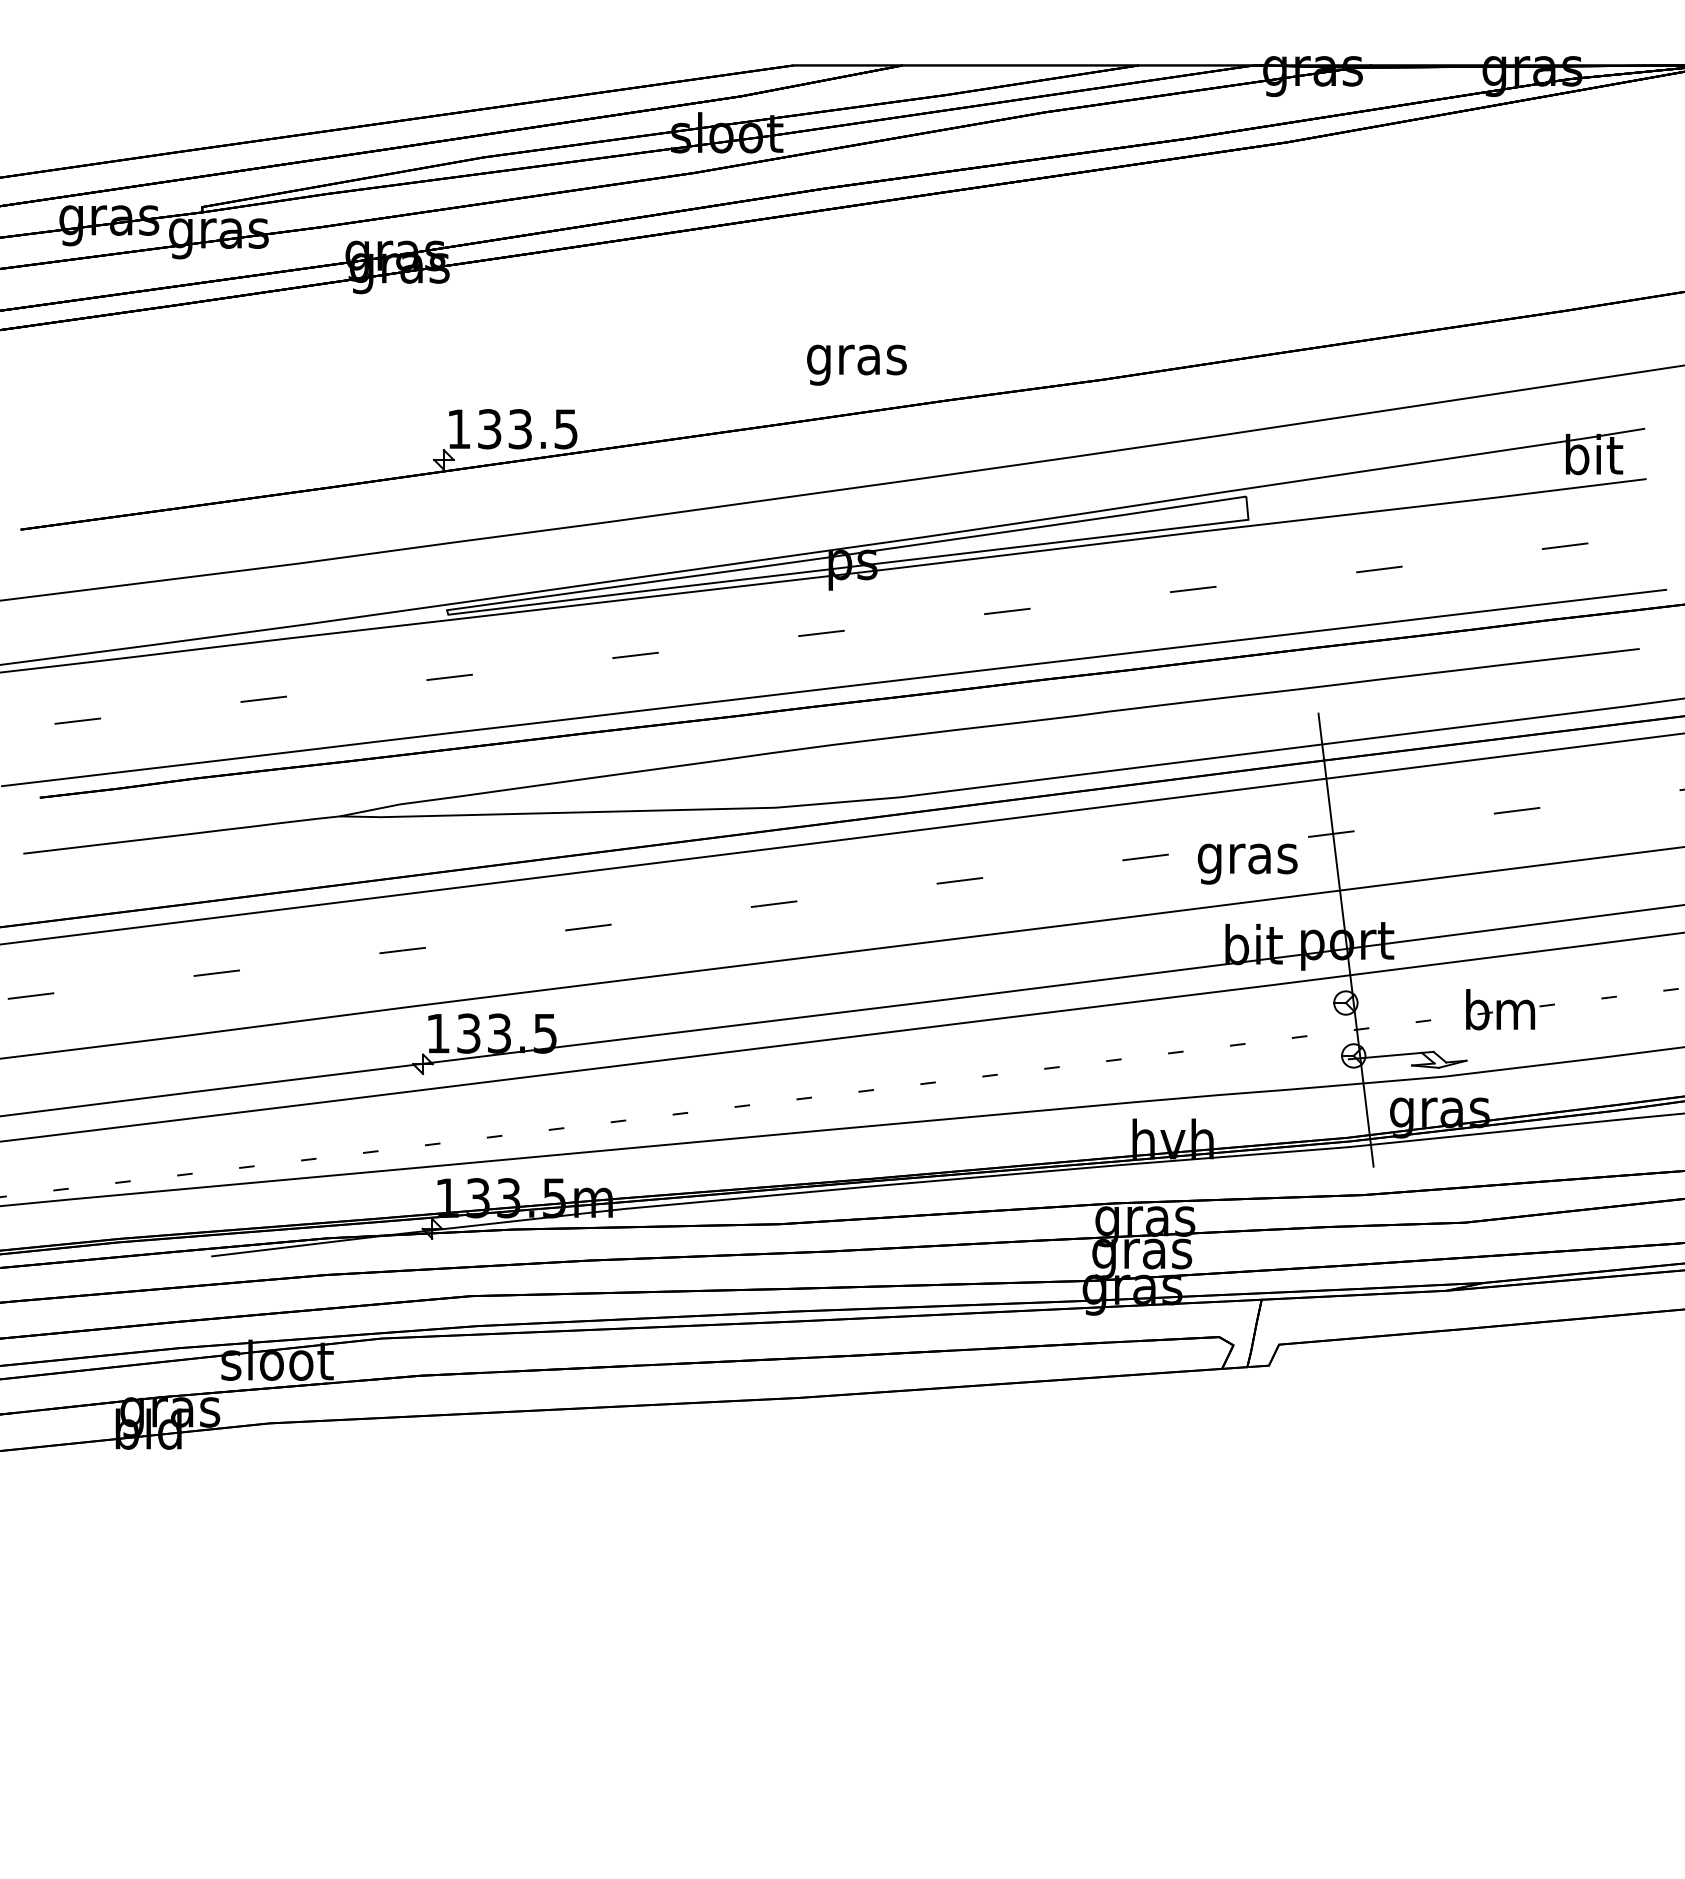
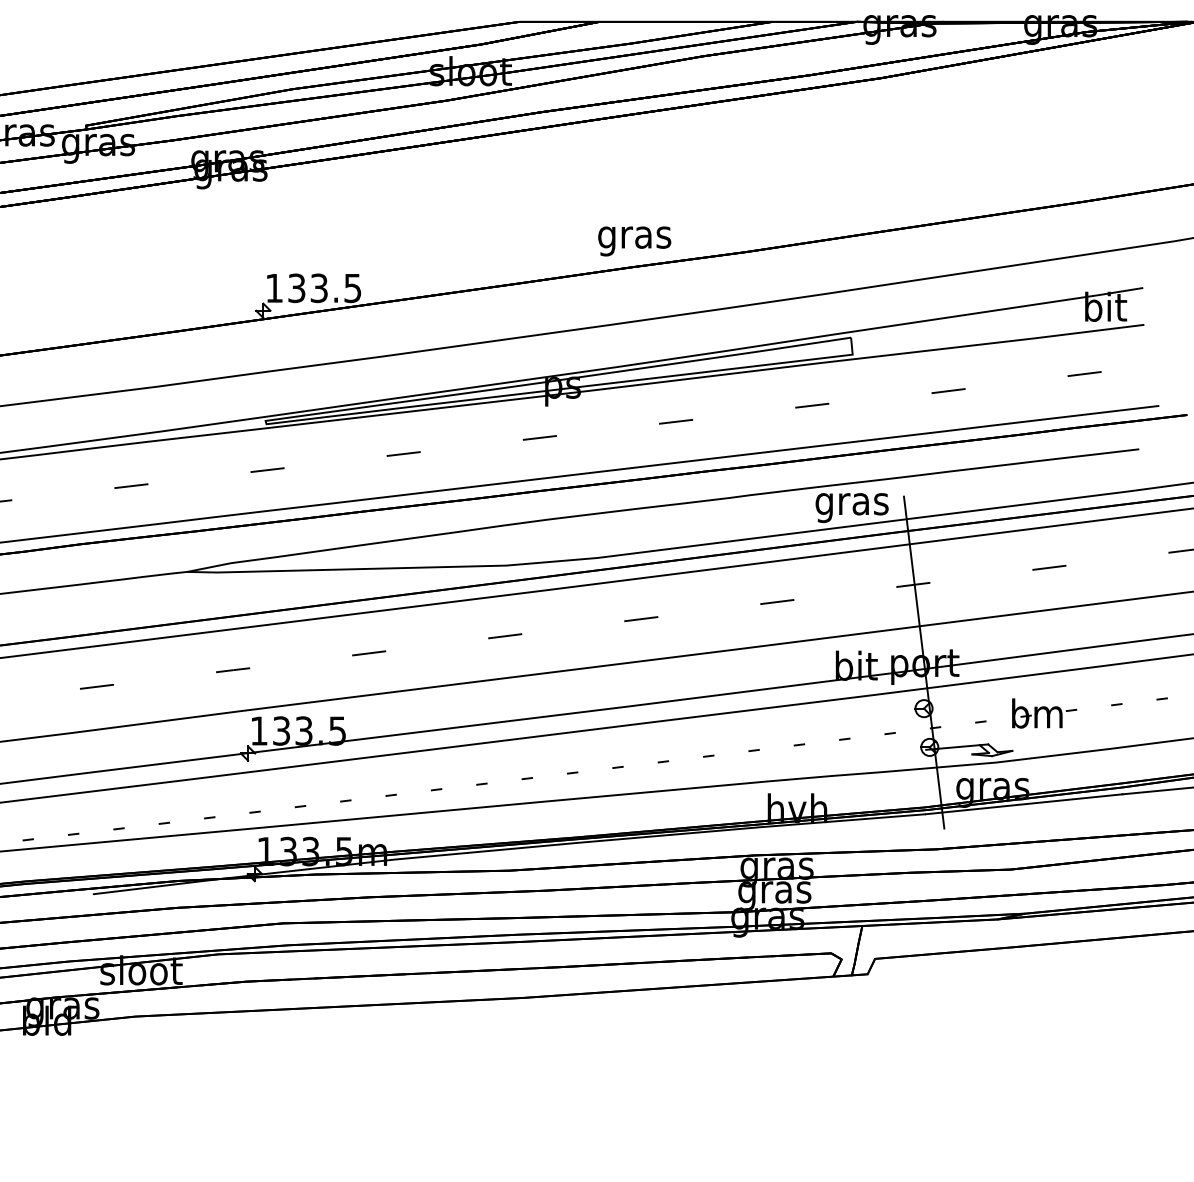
text: (856, 364) -> (634, 240), moved
text: (1247, 863) -> (851, 507), moved

